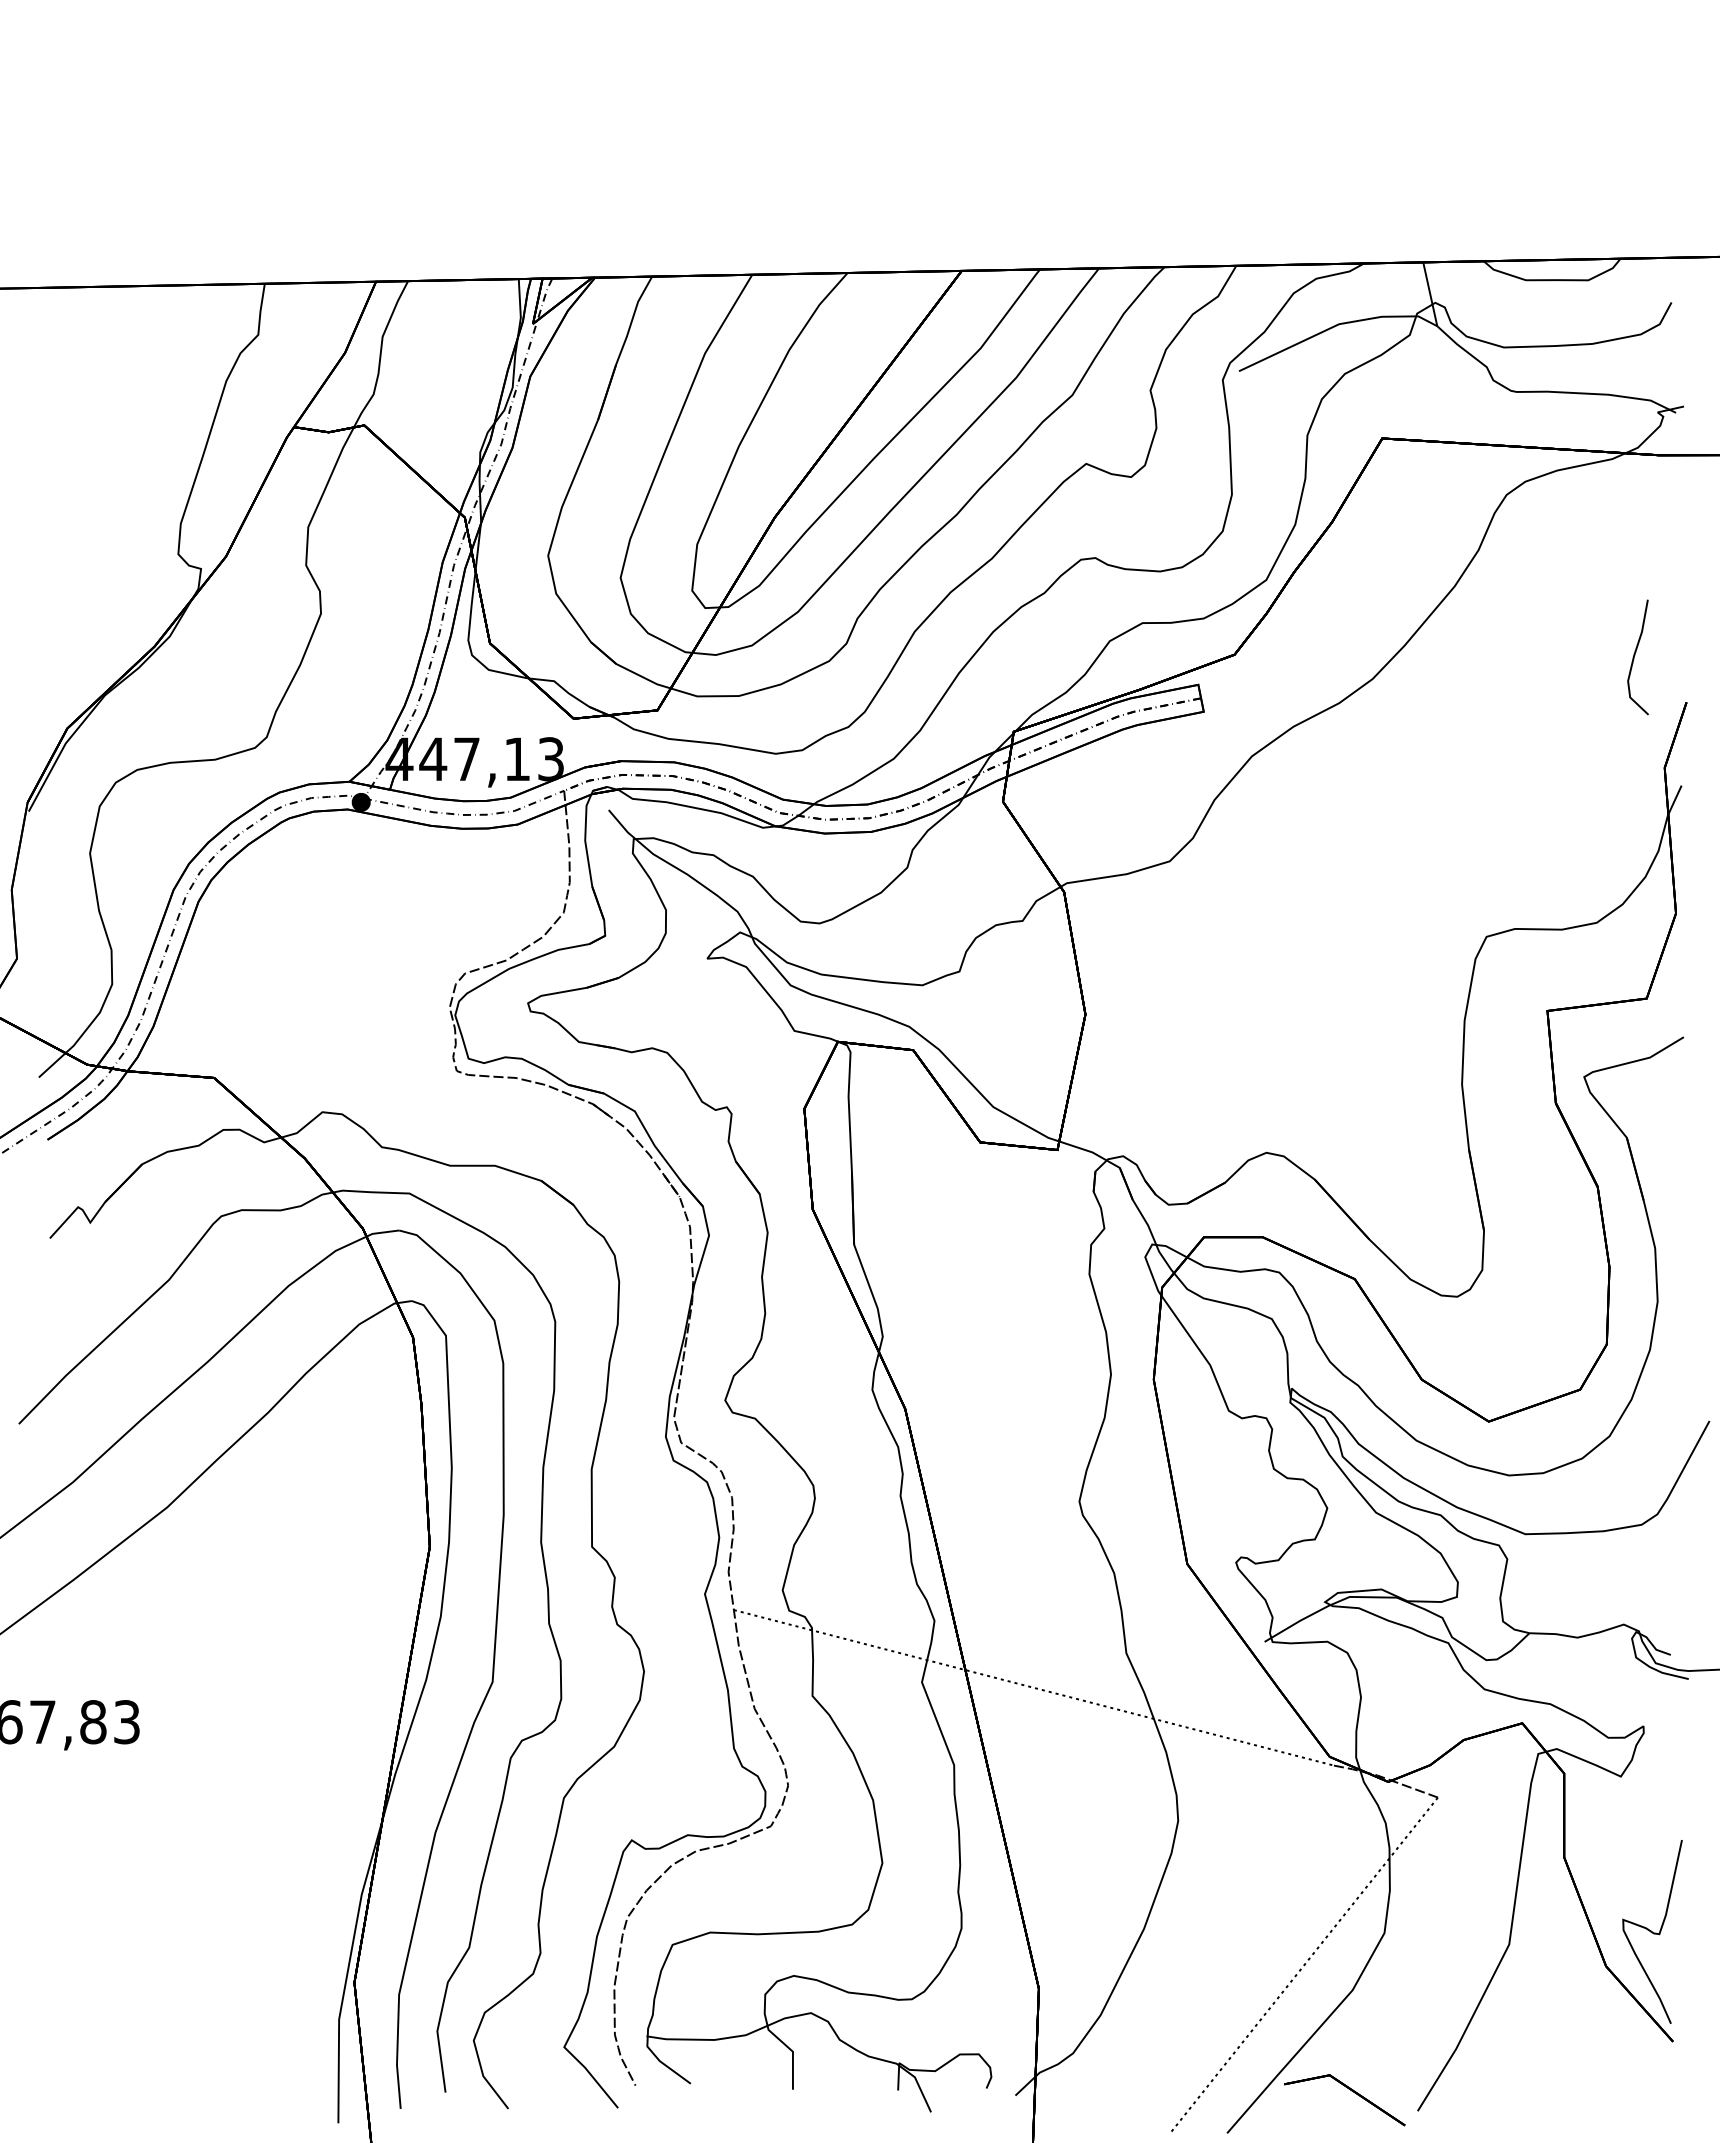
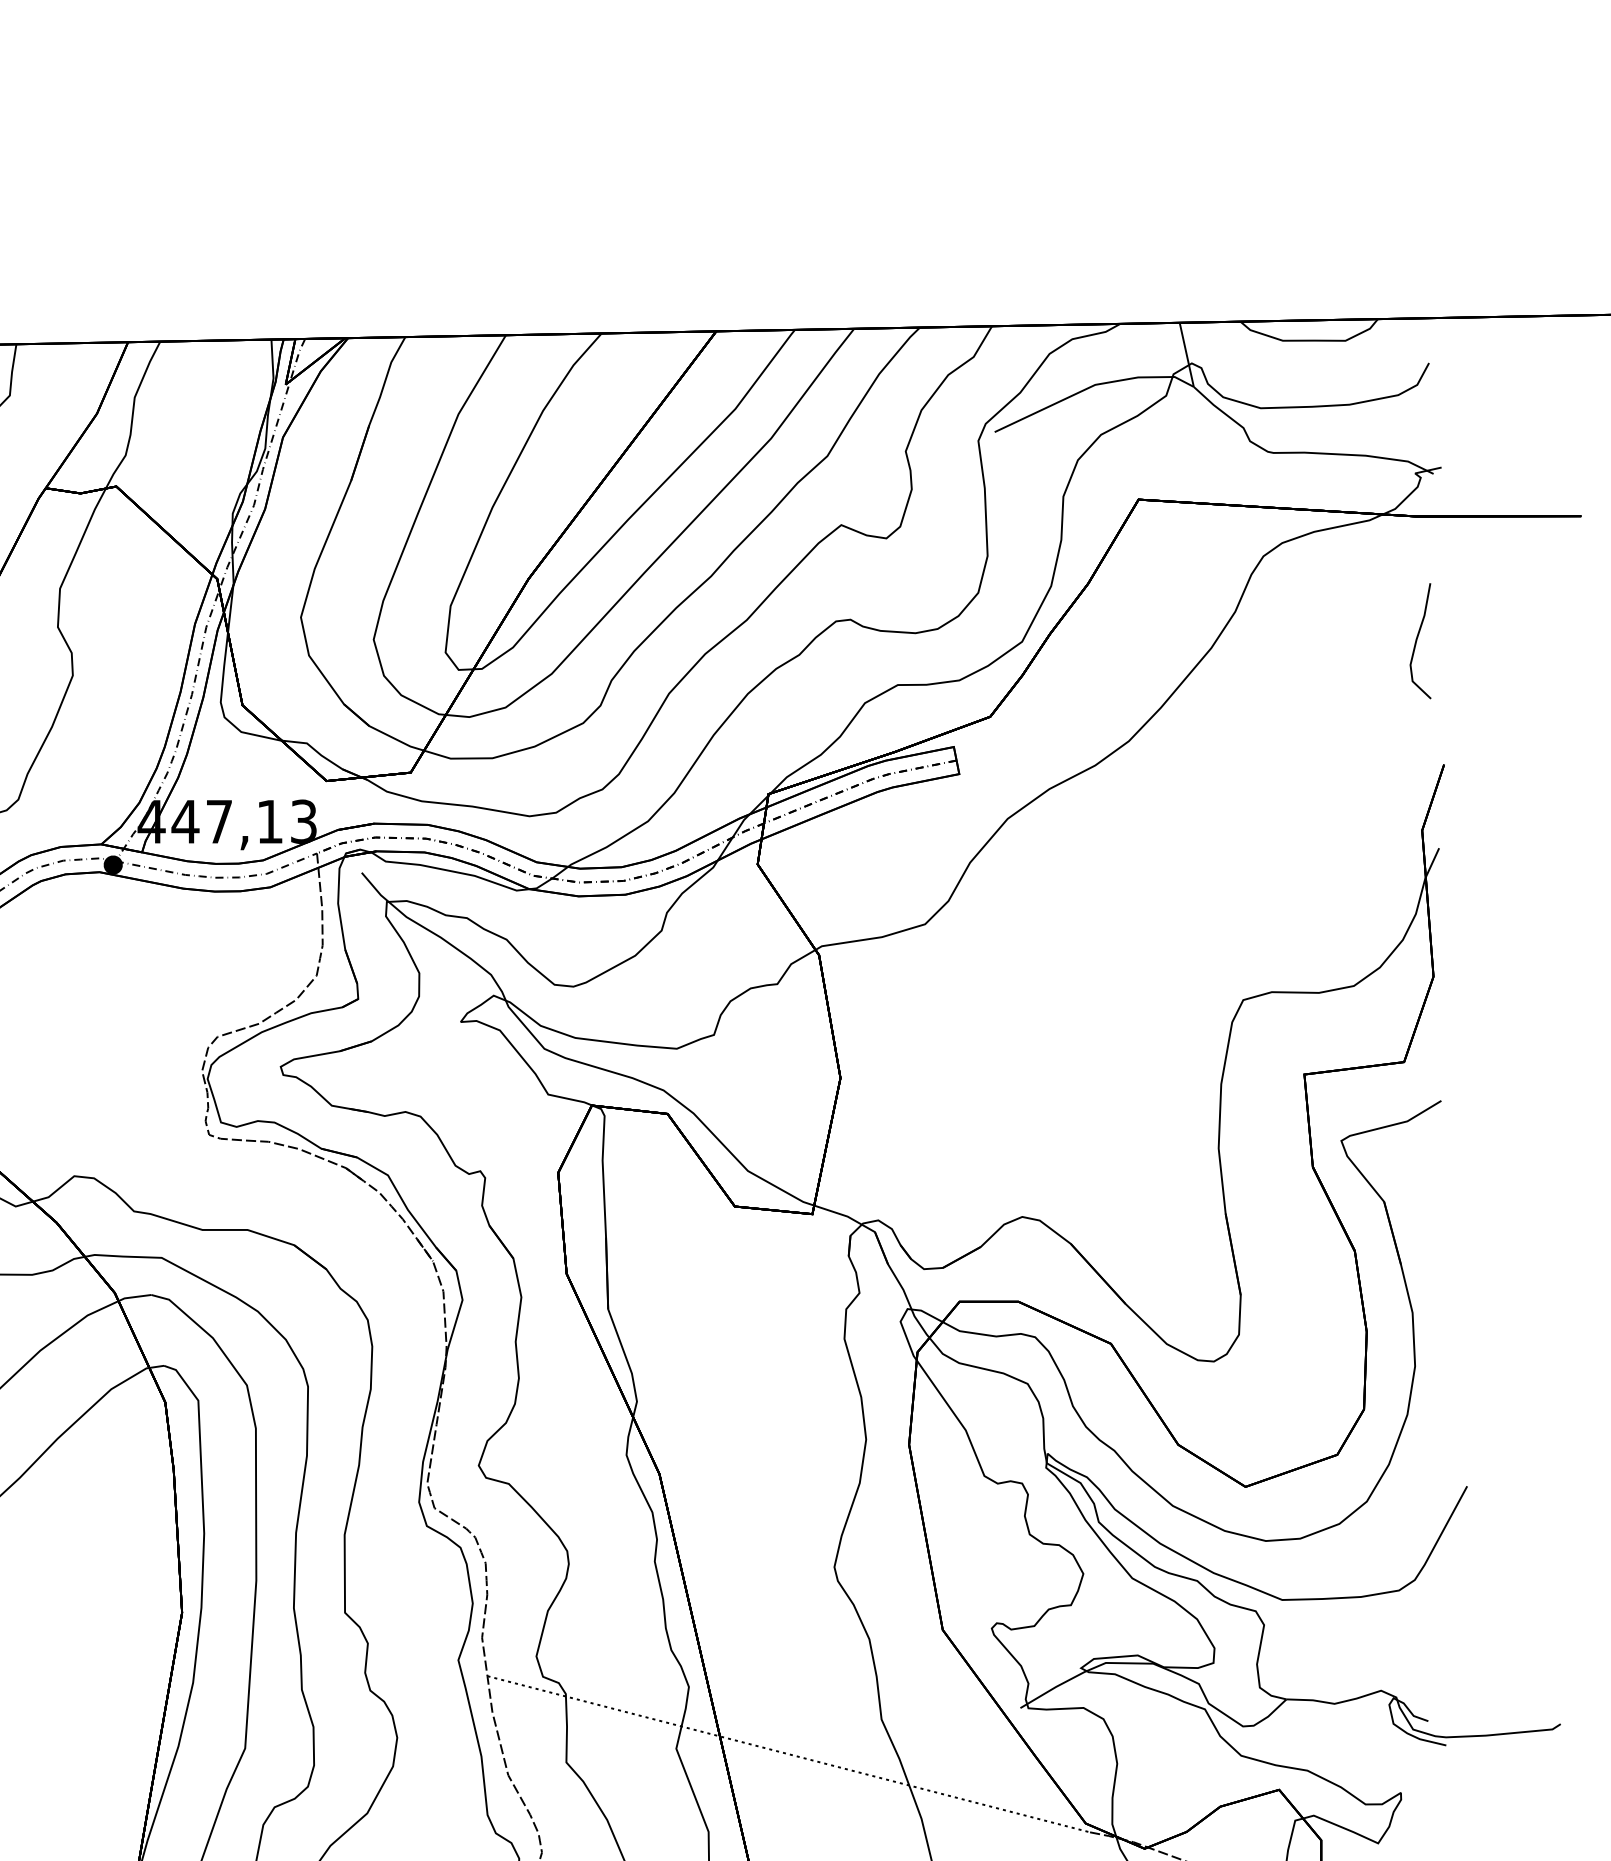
curve: (1635, 655) -> (1417, 639), moved

